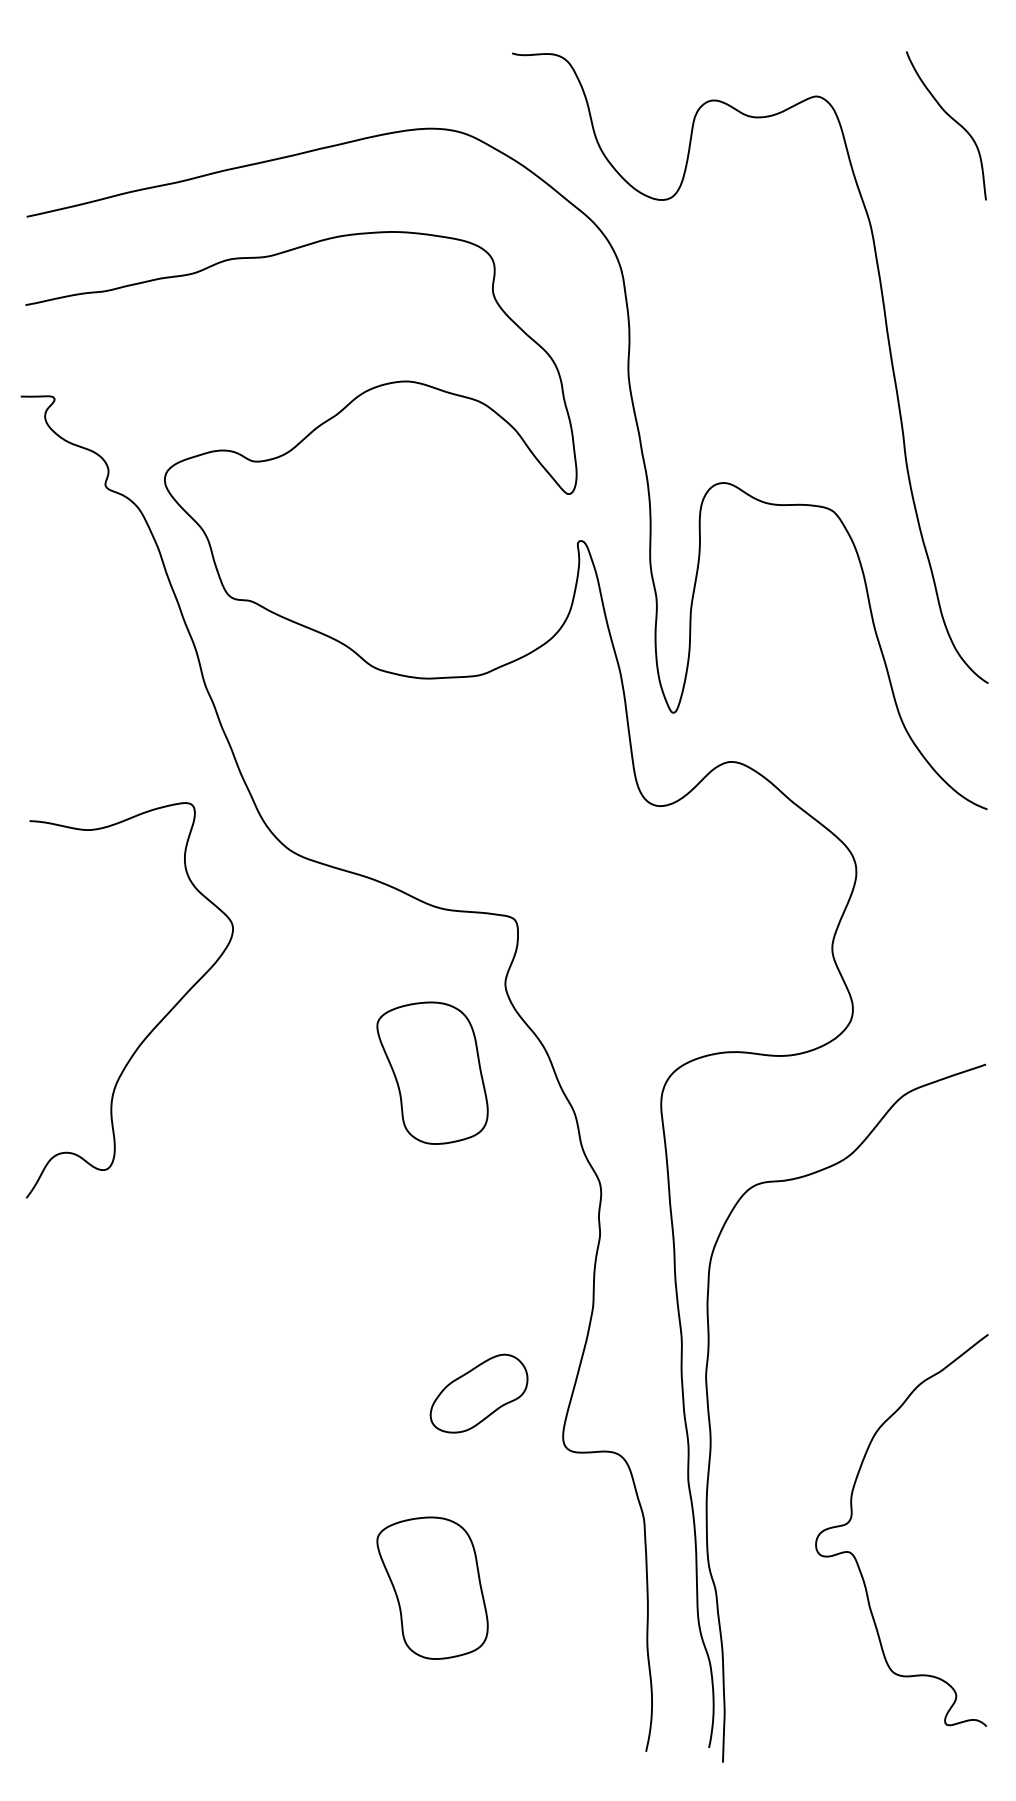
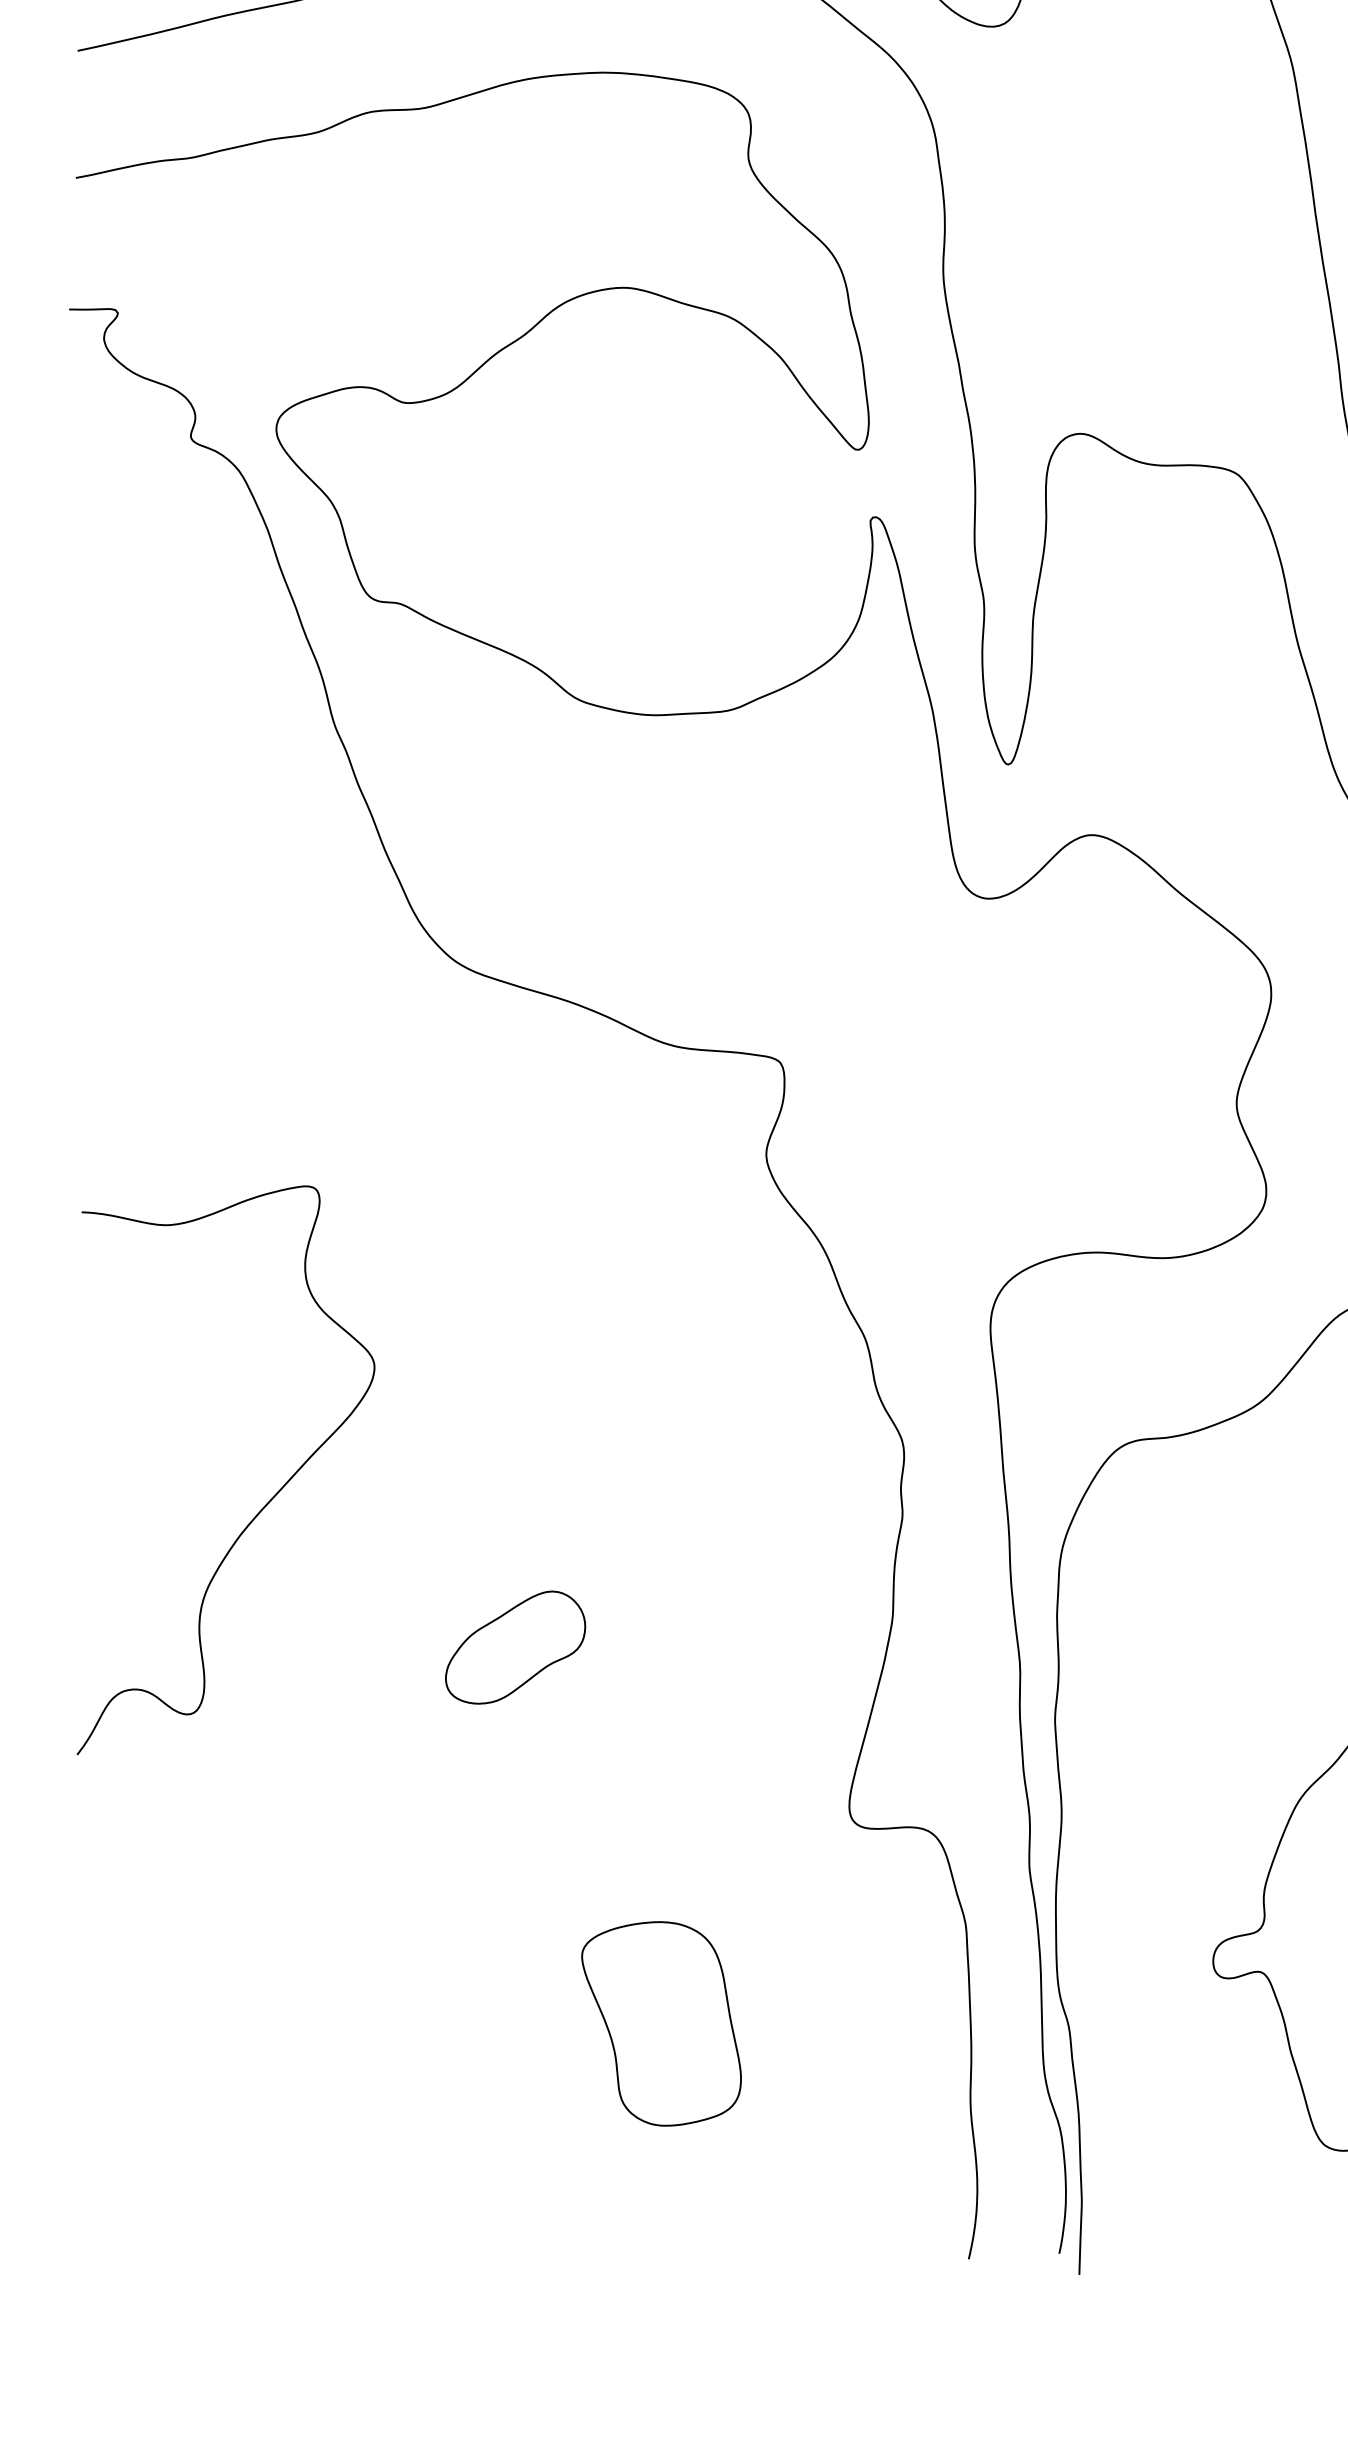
curve: (155, 1025) -> (262, 1506), moved
part: (432, 1072) -> (661, 1281), removed
part: (478, 1393) -> (514, 1647), moved

